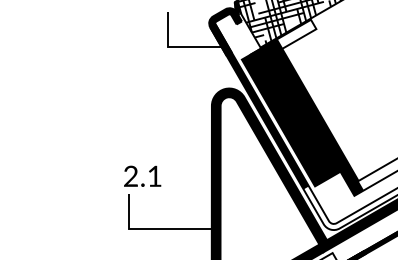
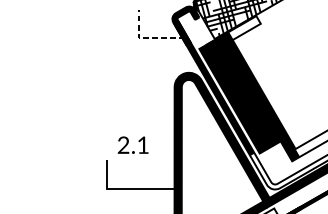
line: (178, 46) -> (147, 38), solid -> dashed
text: (142, 175) -> (133, 144), moved

